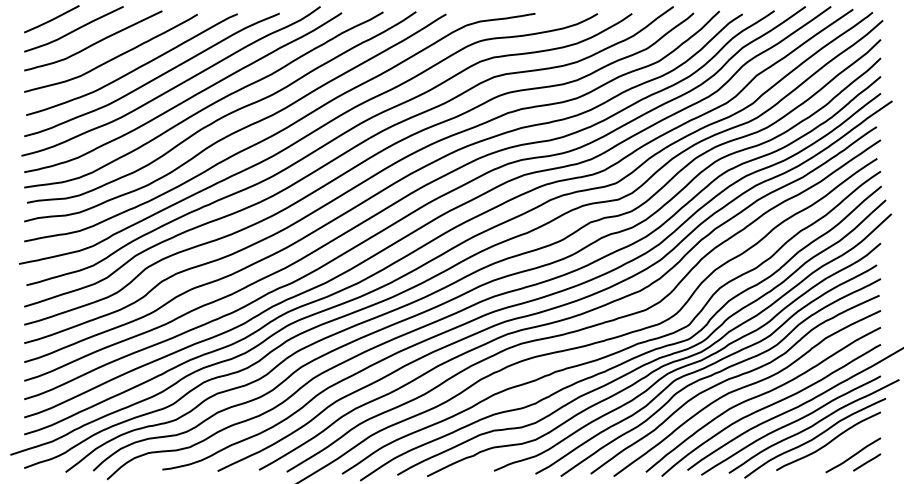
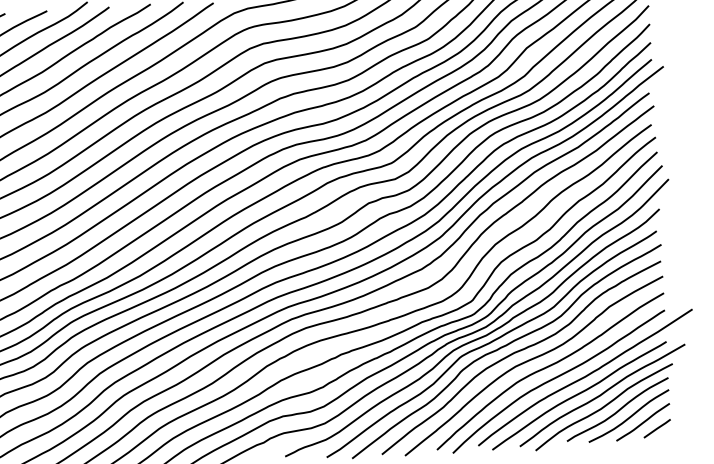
curve: (839, 449) -> (629, 417), added

